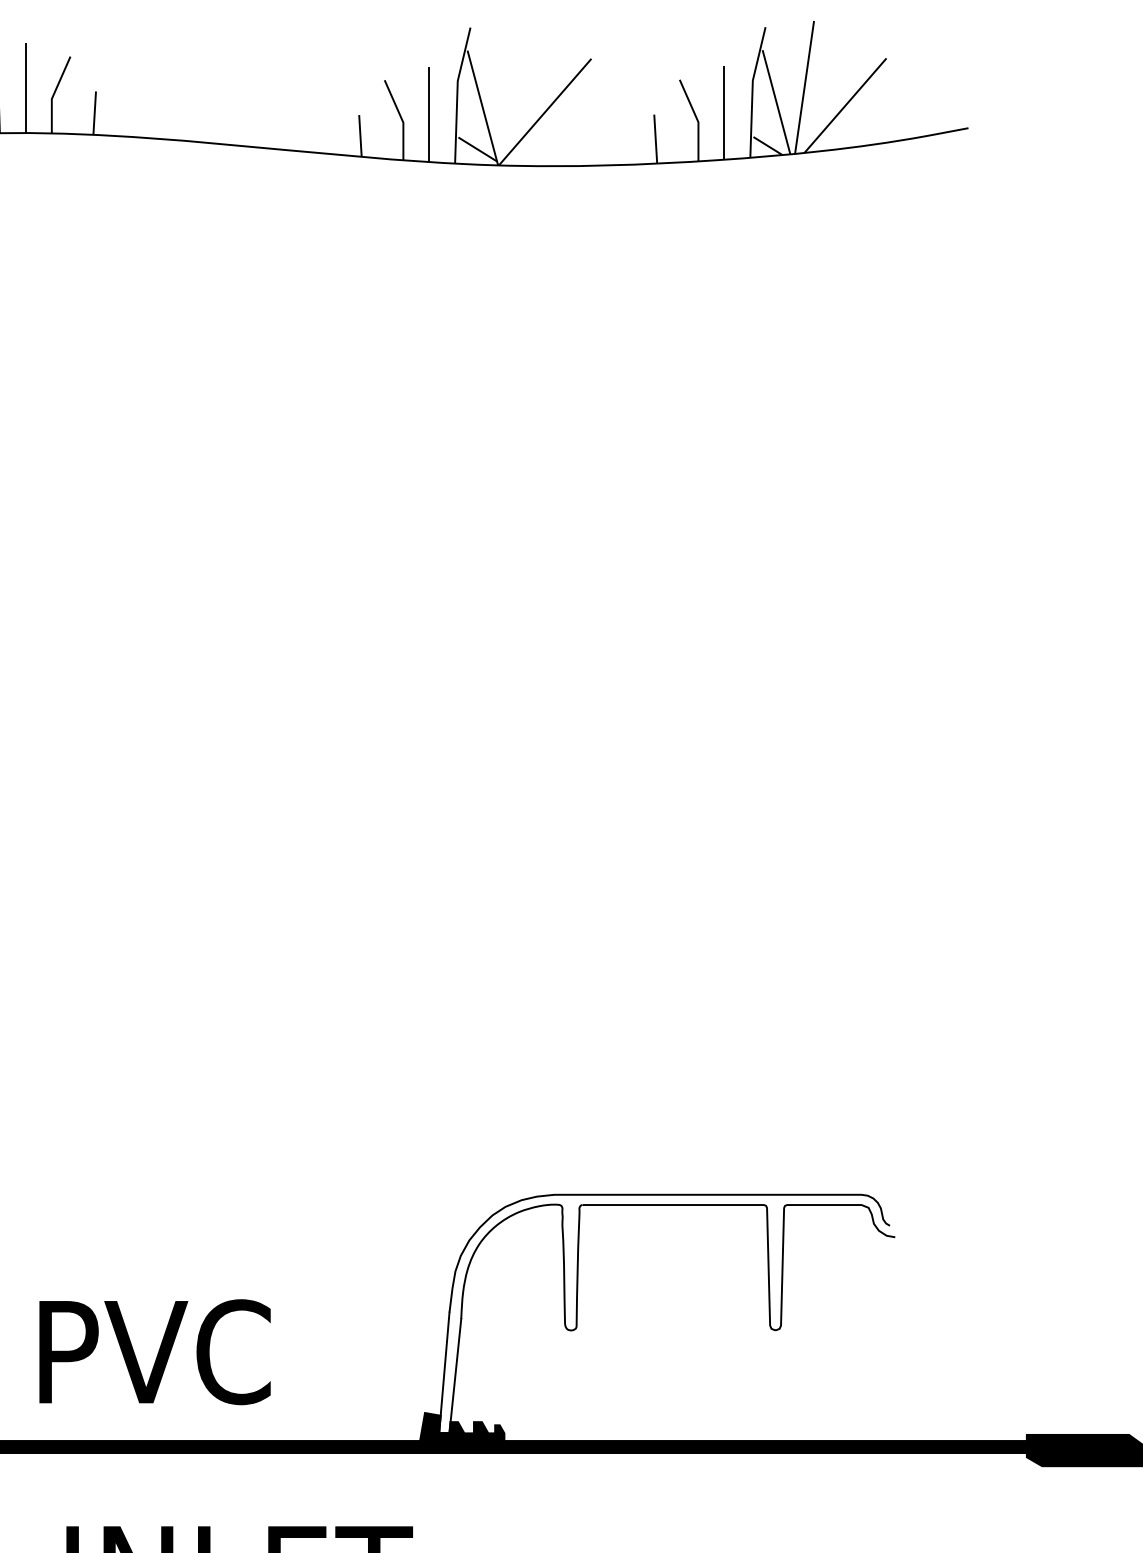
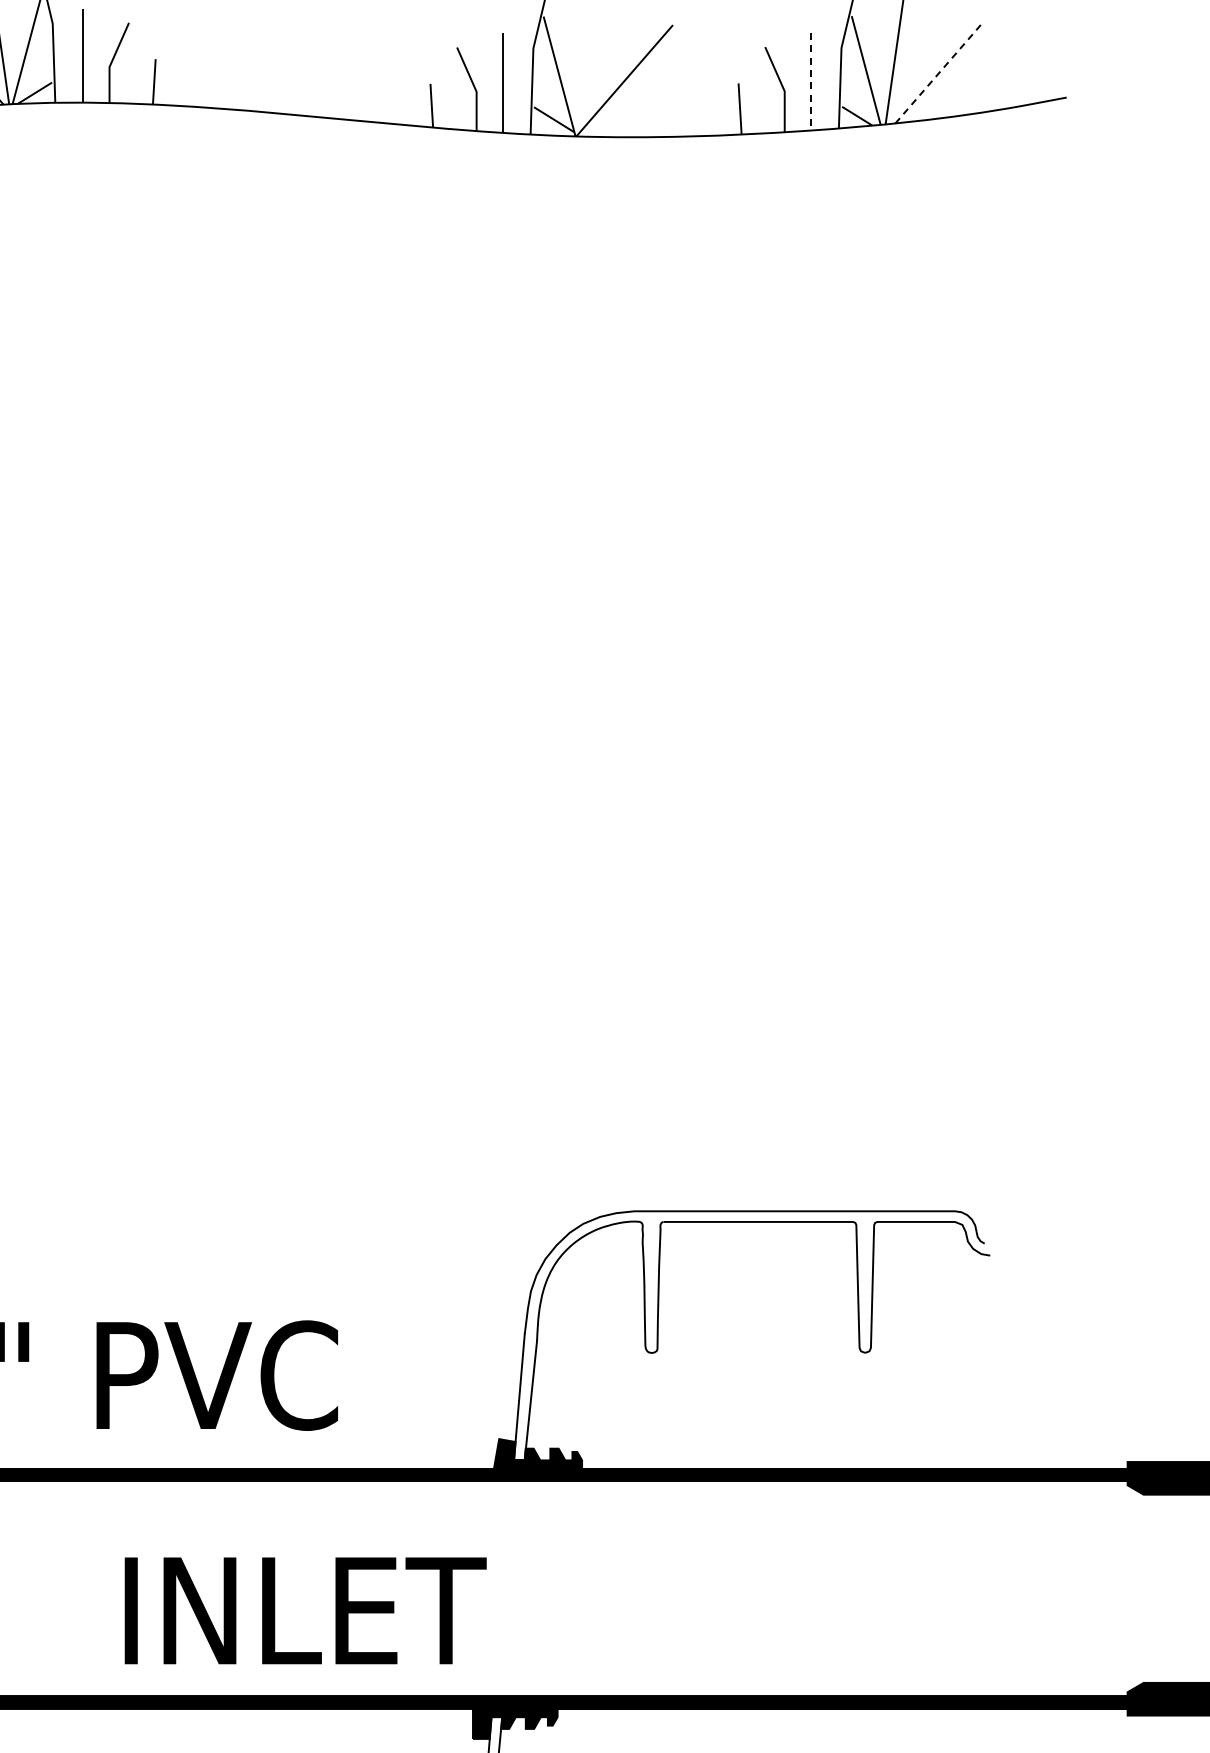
line: (845, 105) -> (938, 73), solid -> dashed
line: (724, 112) -> (811, 81), solid -> dashed

